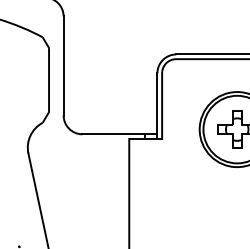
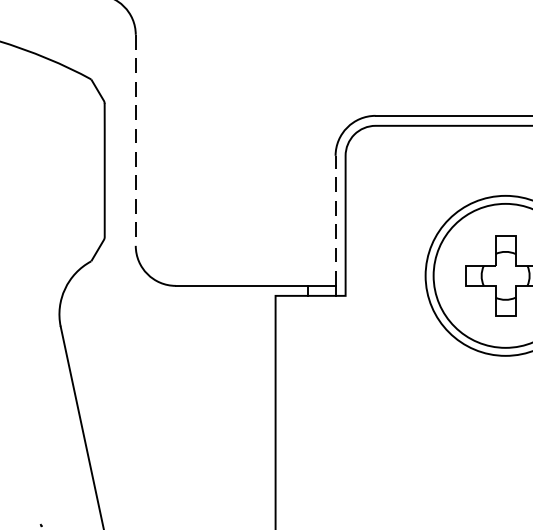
line: (63, 65) -> (135, 139), solid -> dashed
line: (157, 103) -> (335, 220), solid -> dashed

